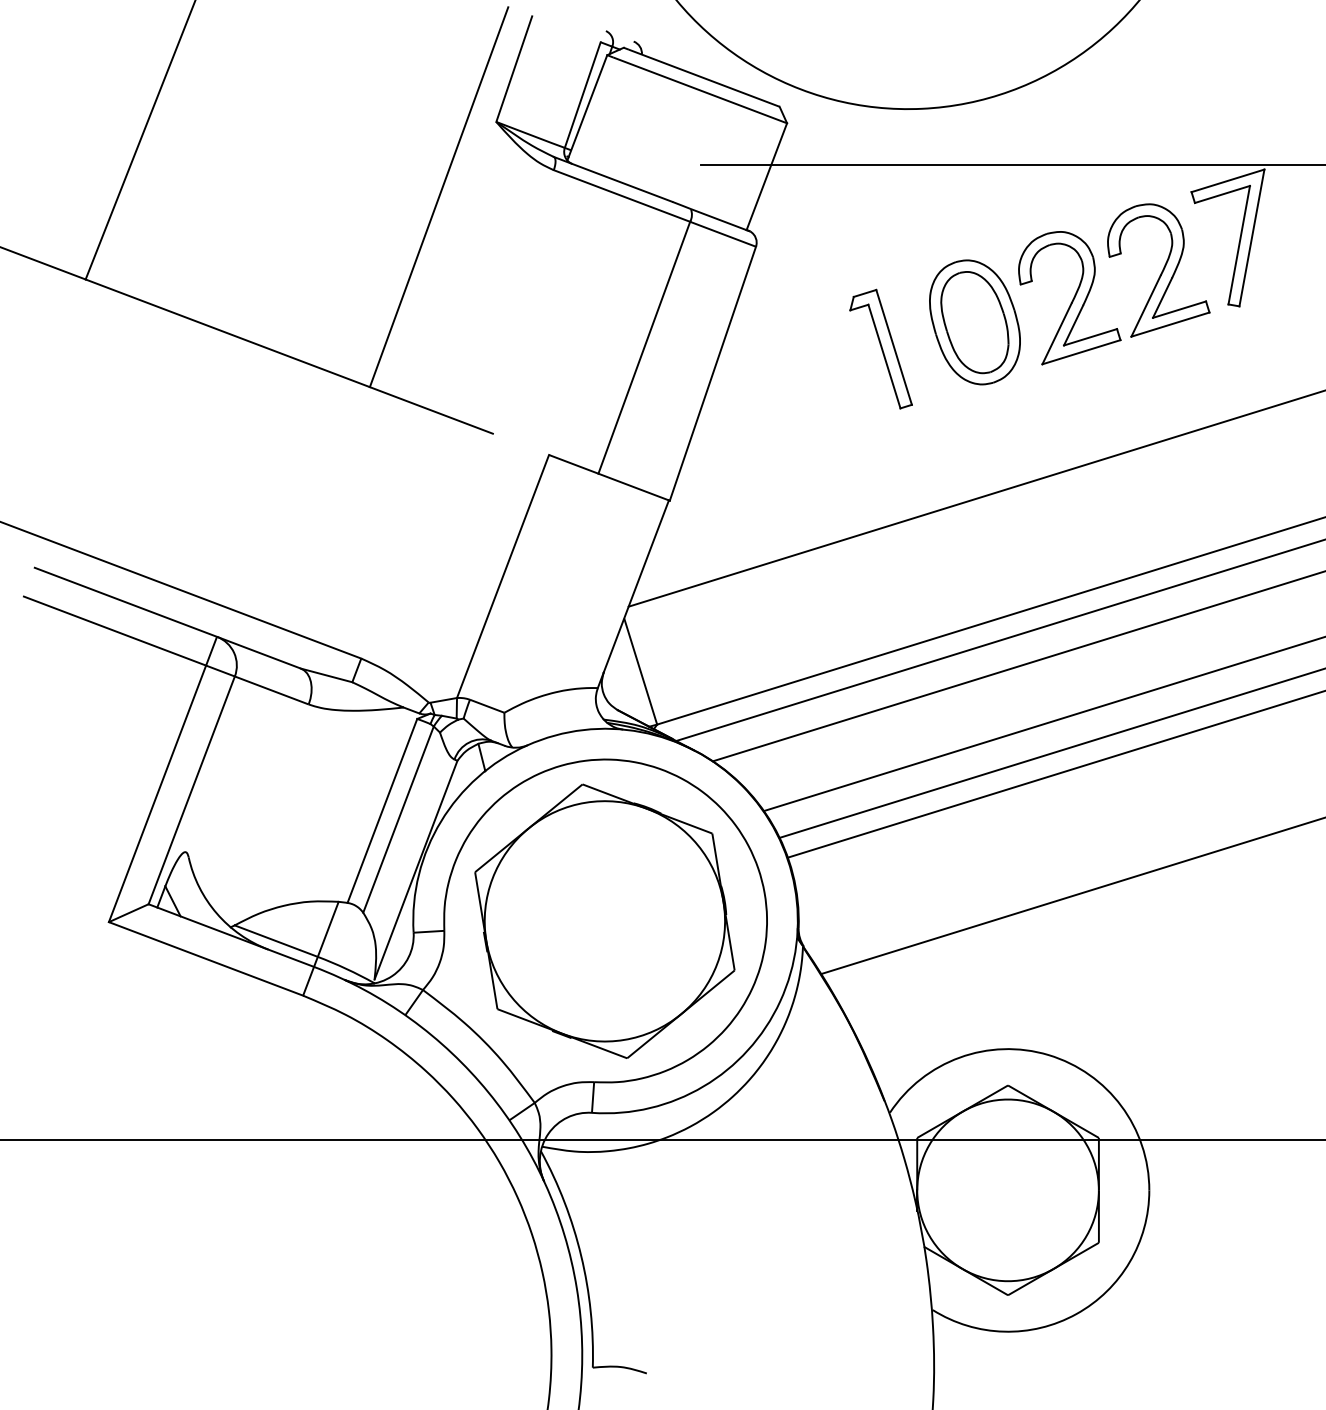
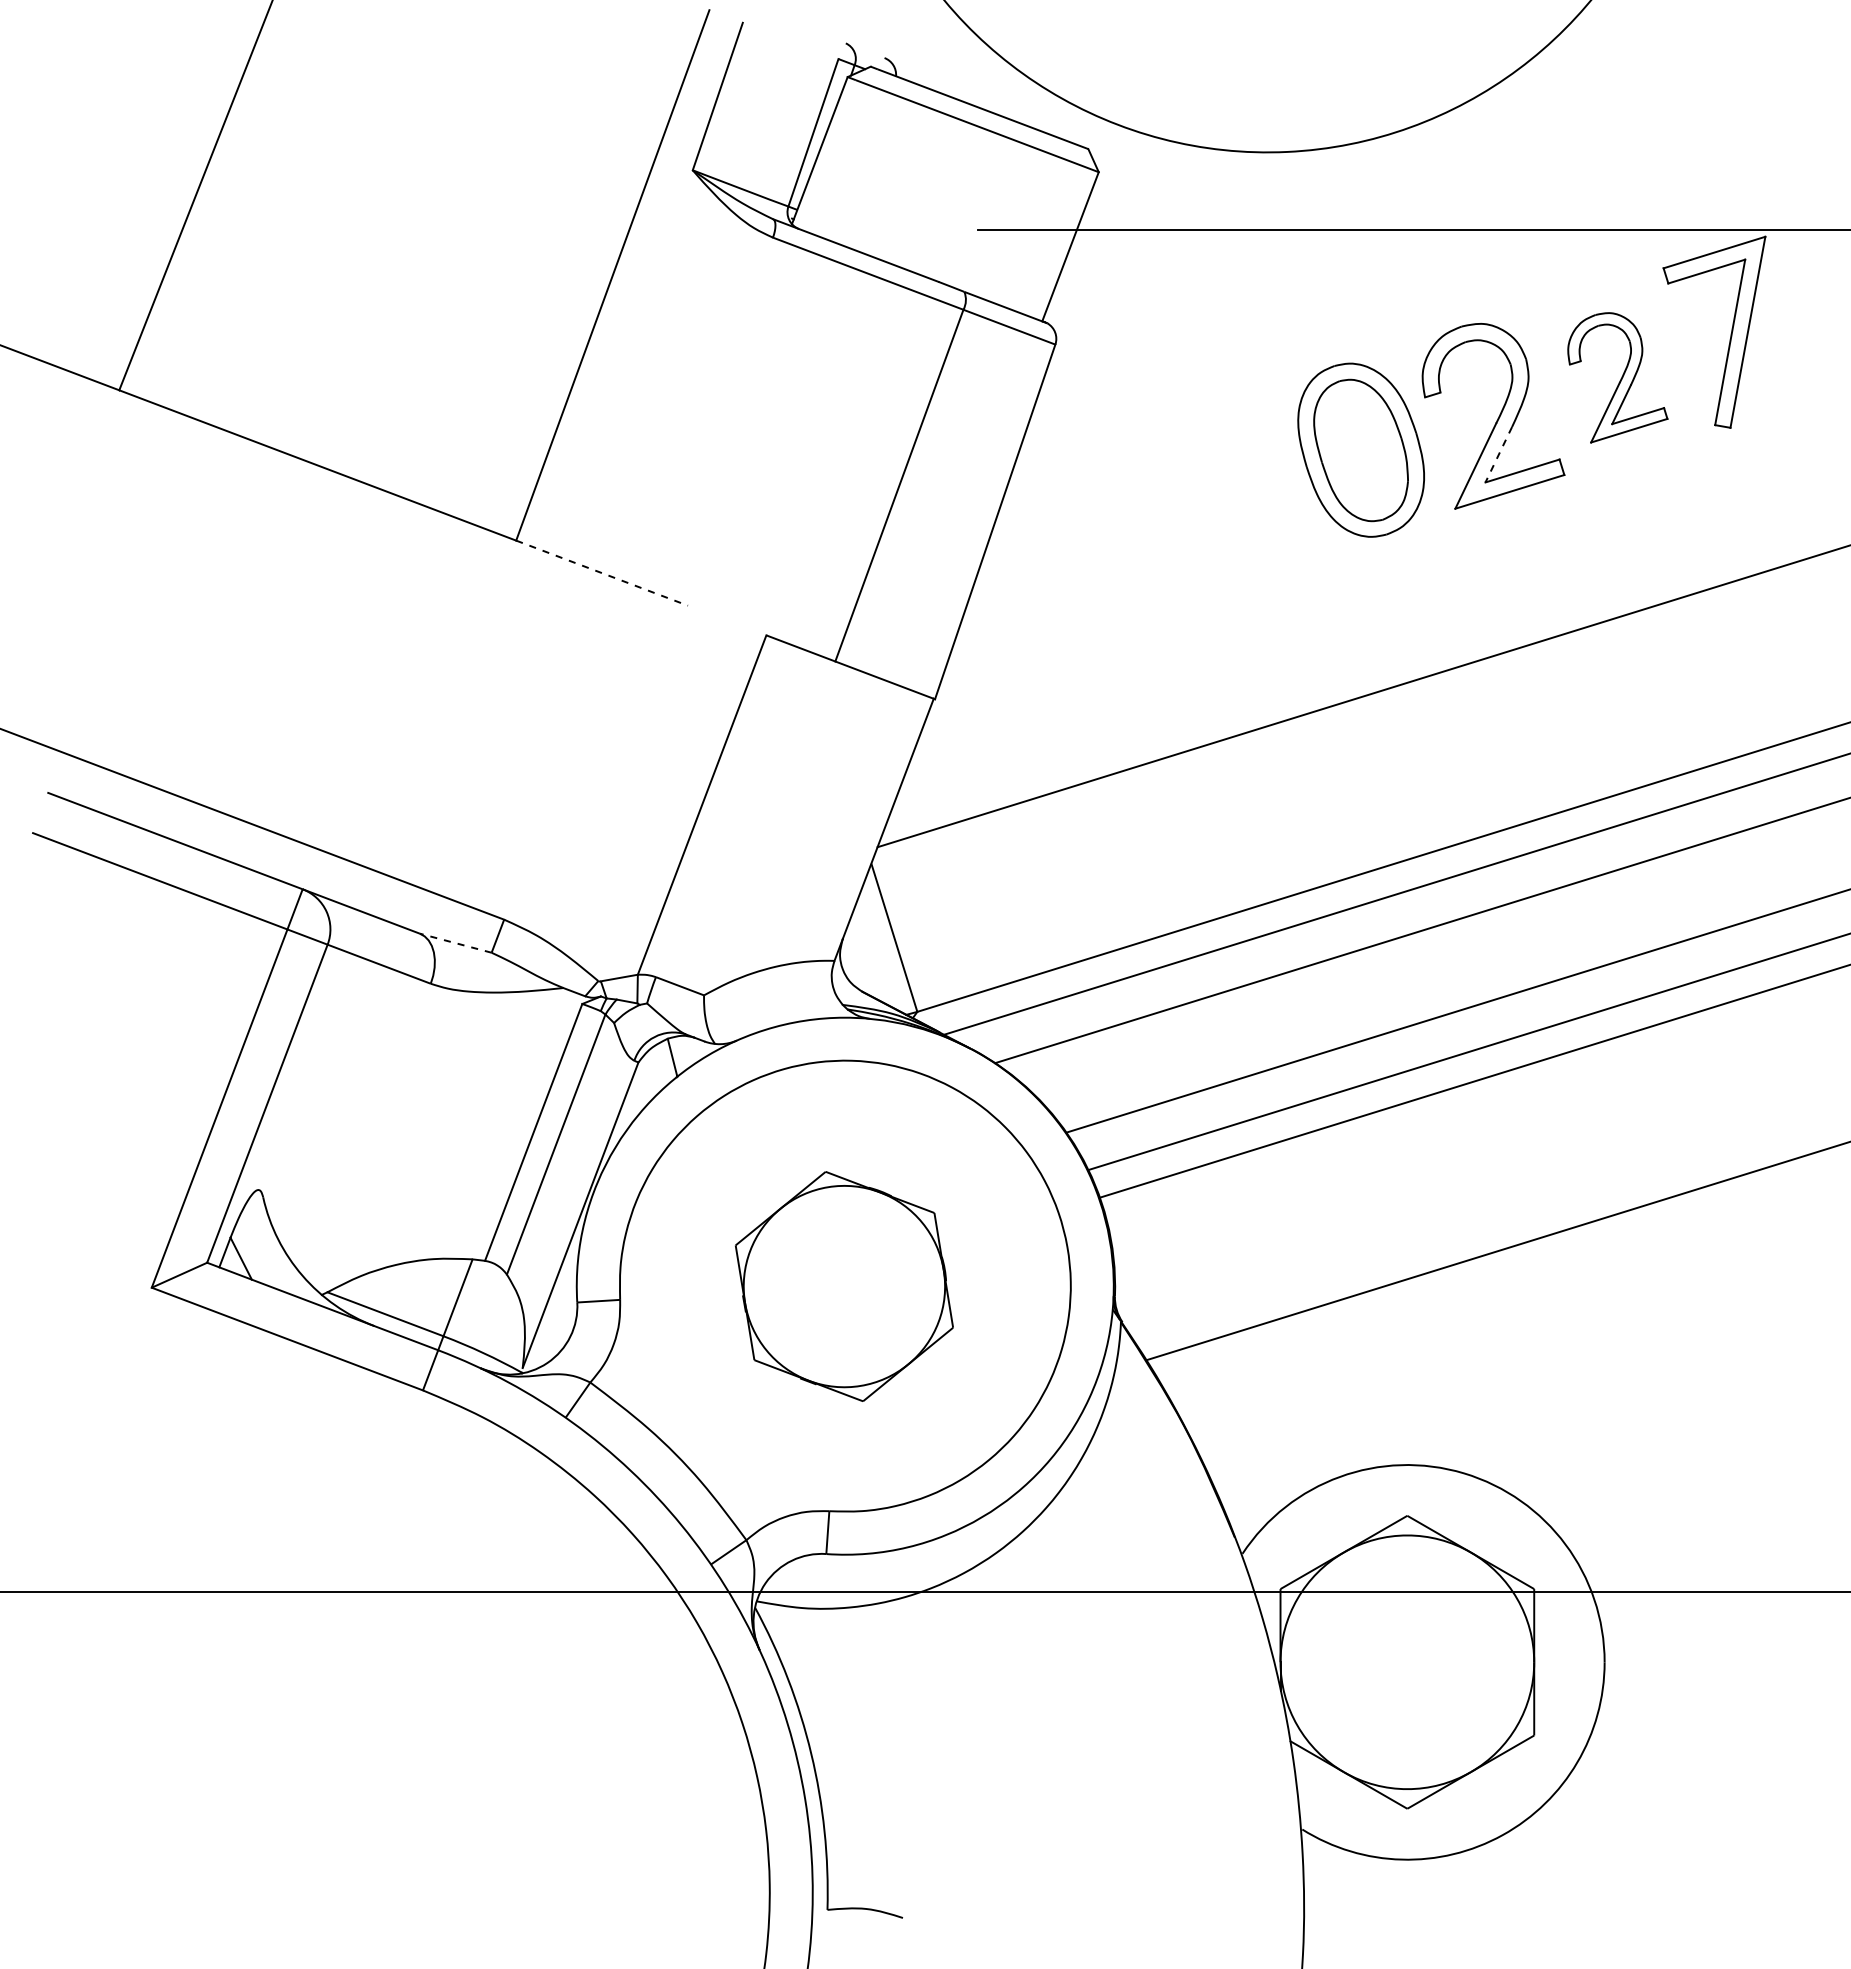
part: (1158, 270) -> (1617, 377), size x0.7
line: (1073, 325) -> (1498, 454), solid -> dashed
part: (881, 349) -> (1230, 487), removed
line: (431, 410) -> (602, 573), solid -> dashed
line: (326, 675) -> (455, 943), solid -> dashed
part: (604, 921) -> (844, 1286), size x0.6

